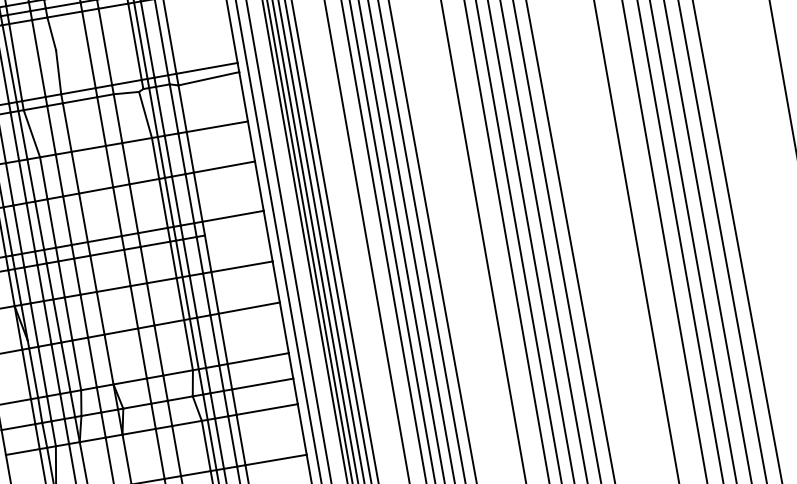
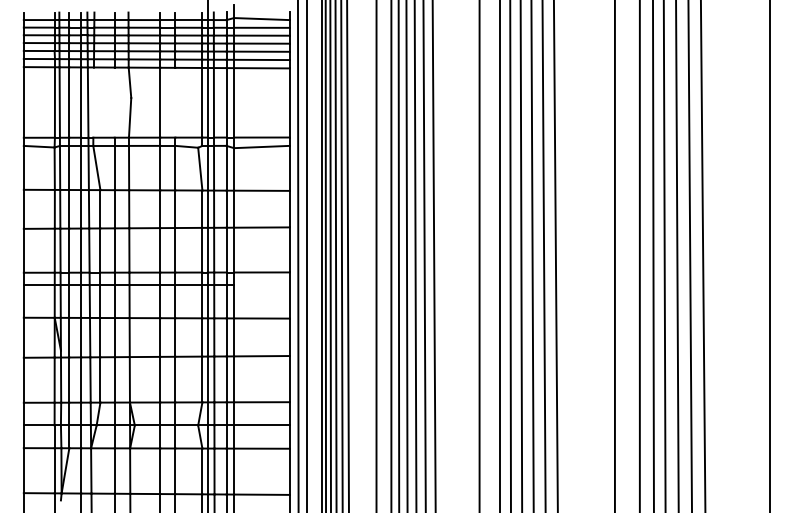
line: (105, 46) -> (175, 102), removed
line: (38, 58) -> (114, 102), removed
line: (15, 62) -> (93, 102), removed

